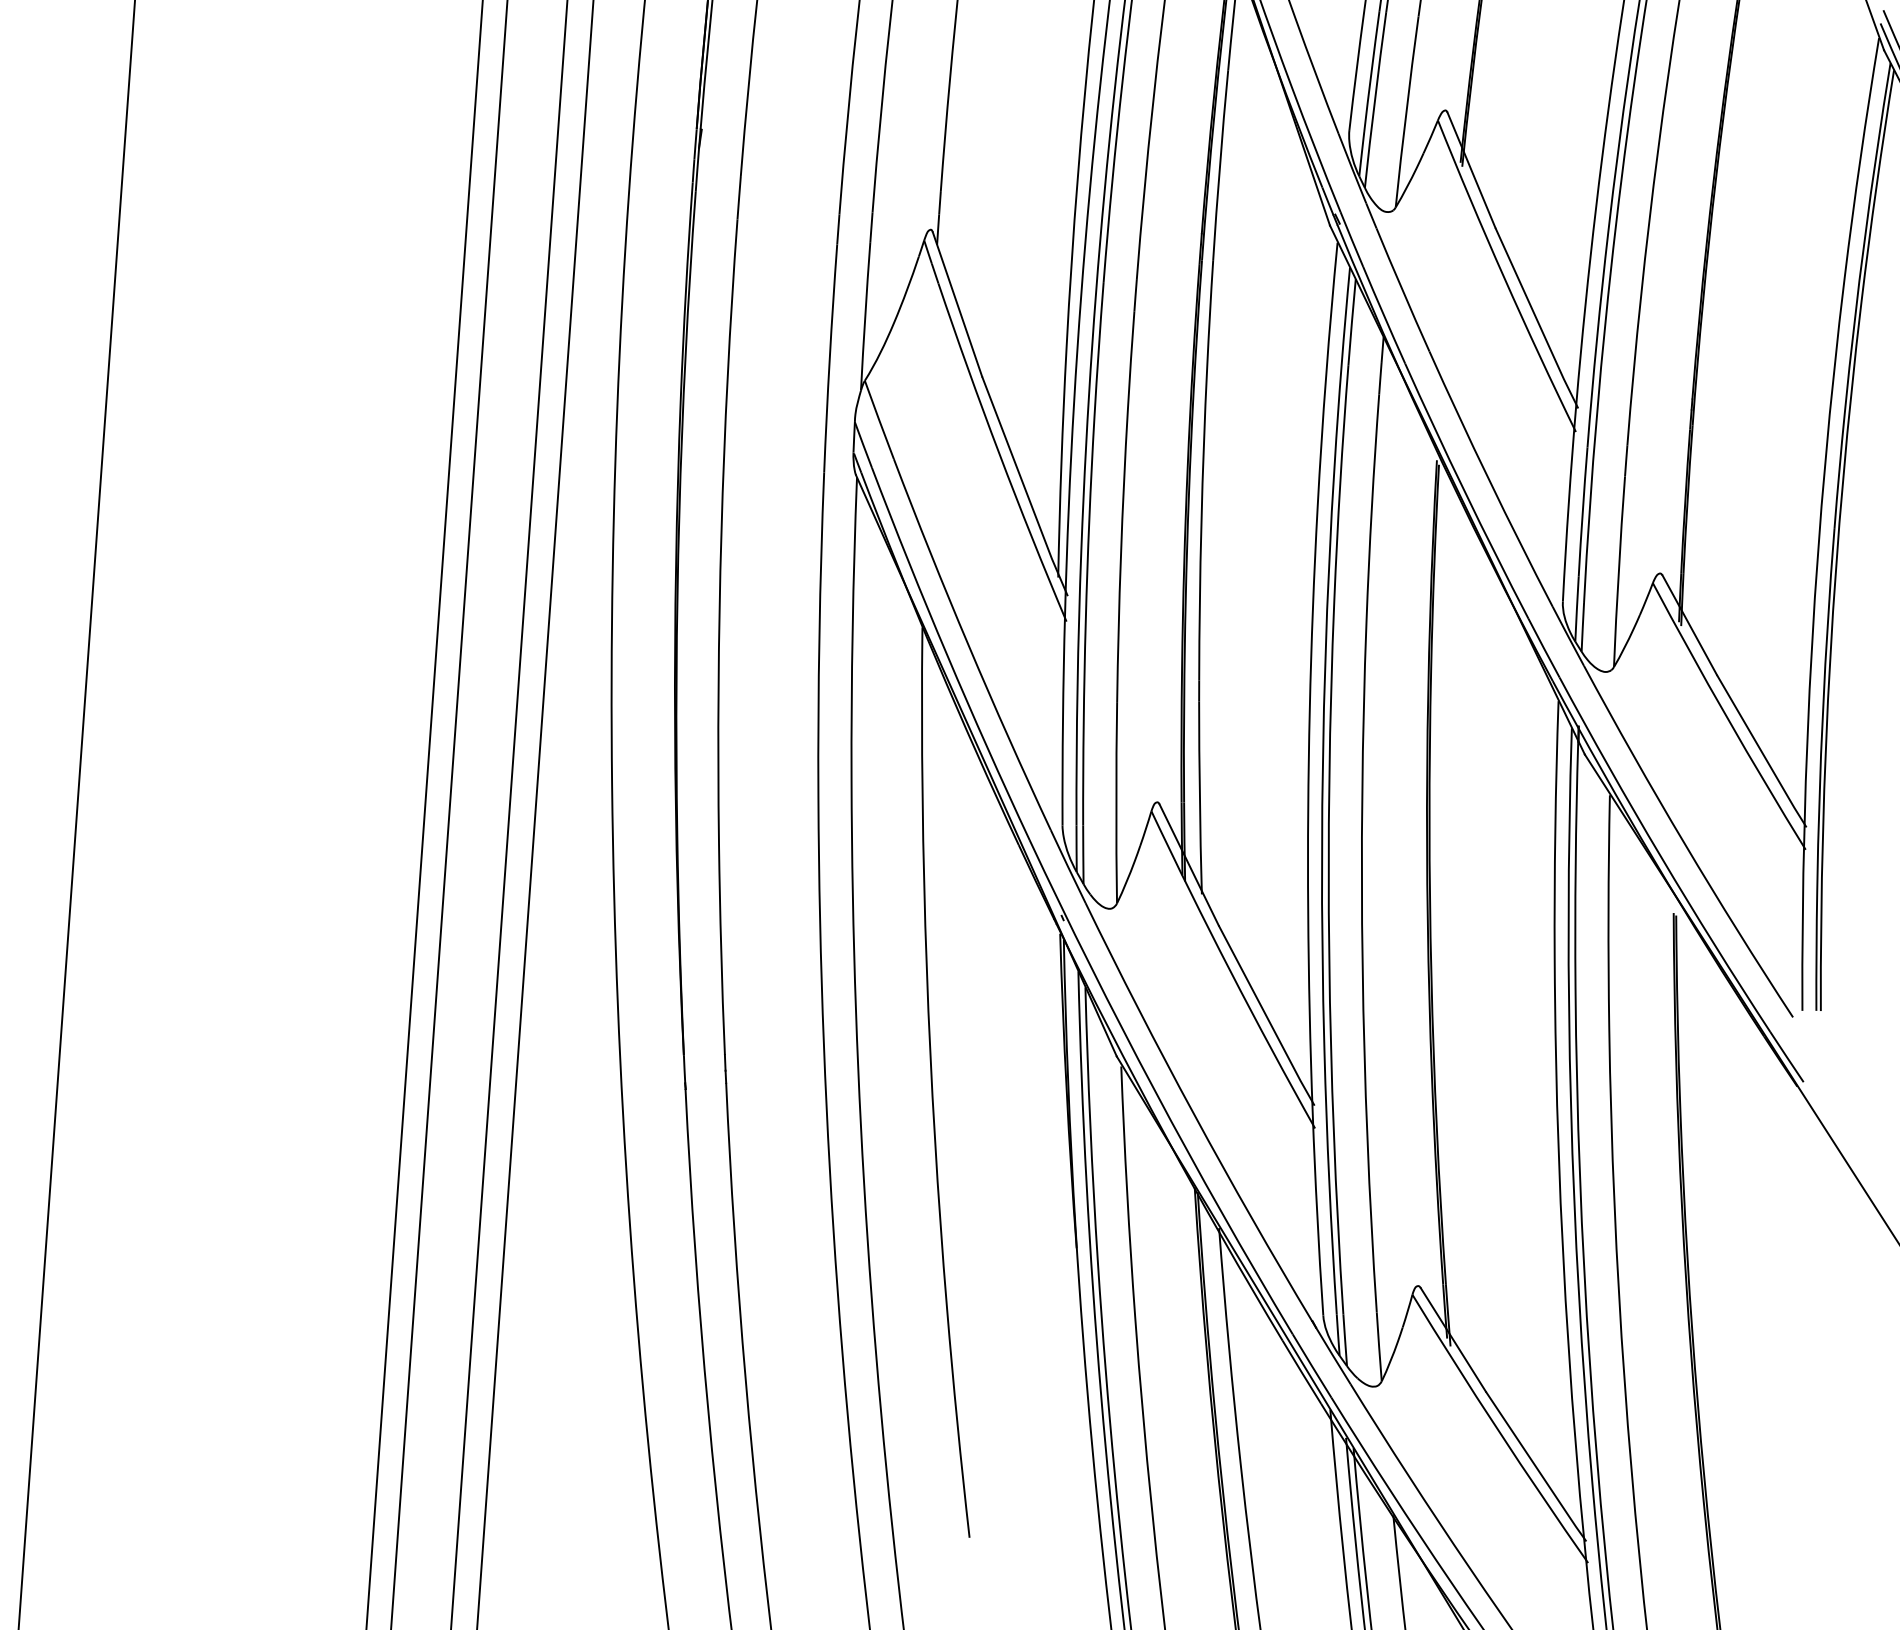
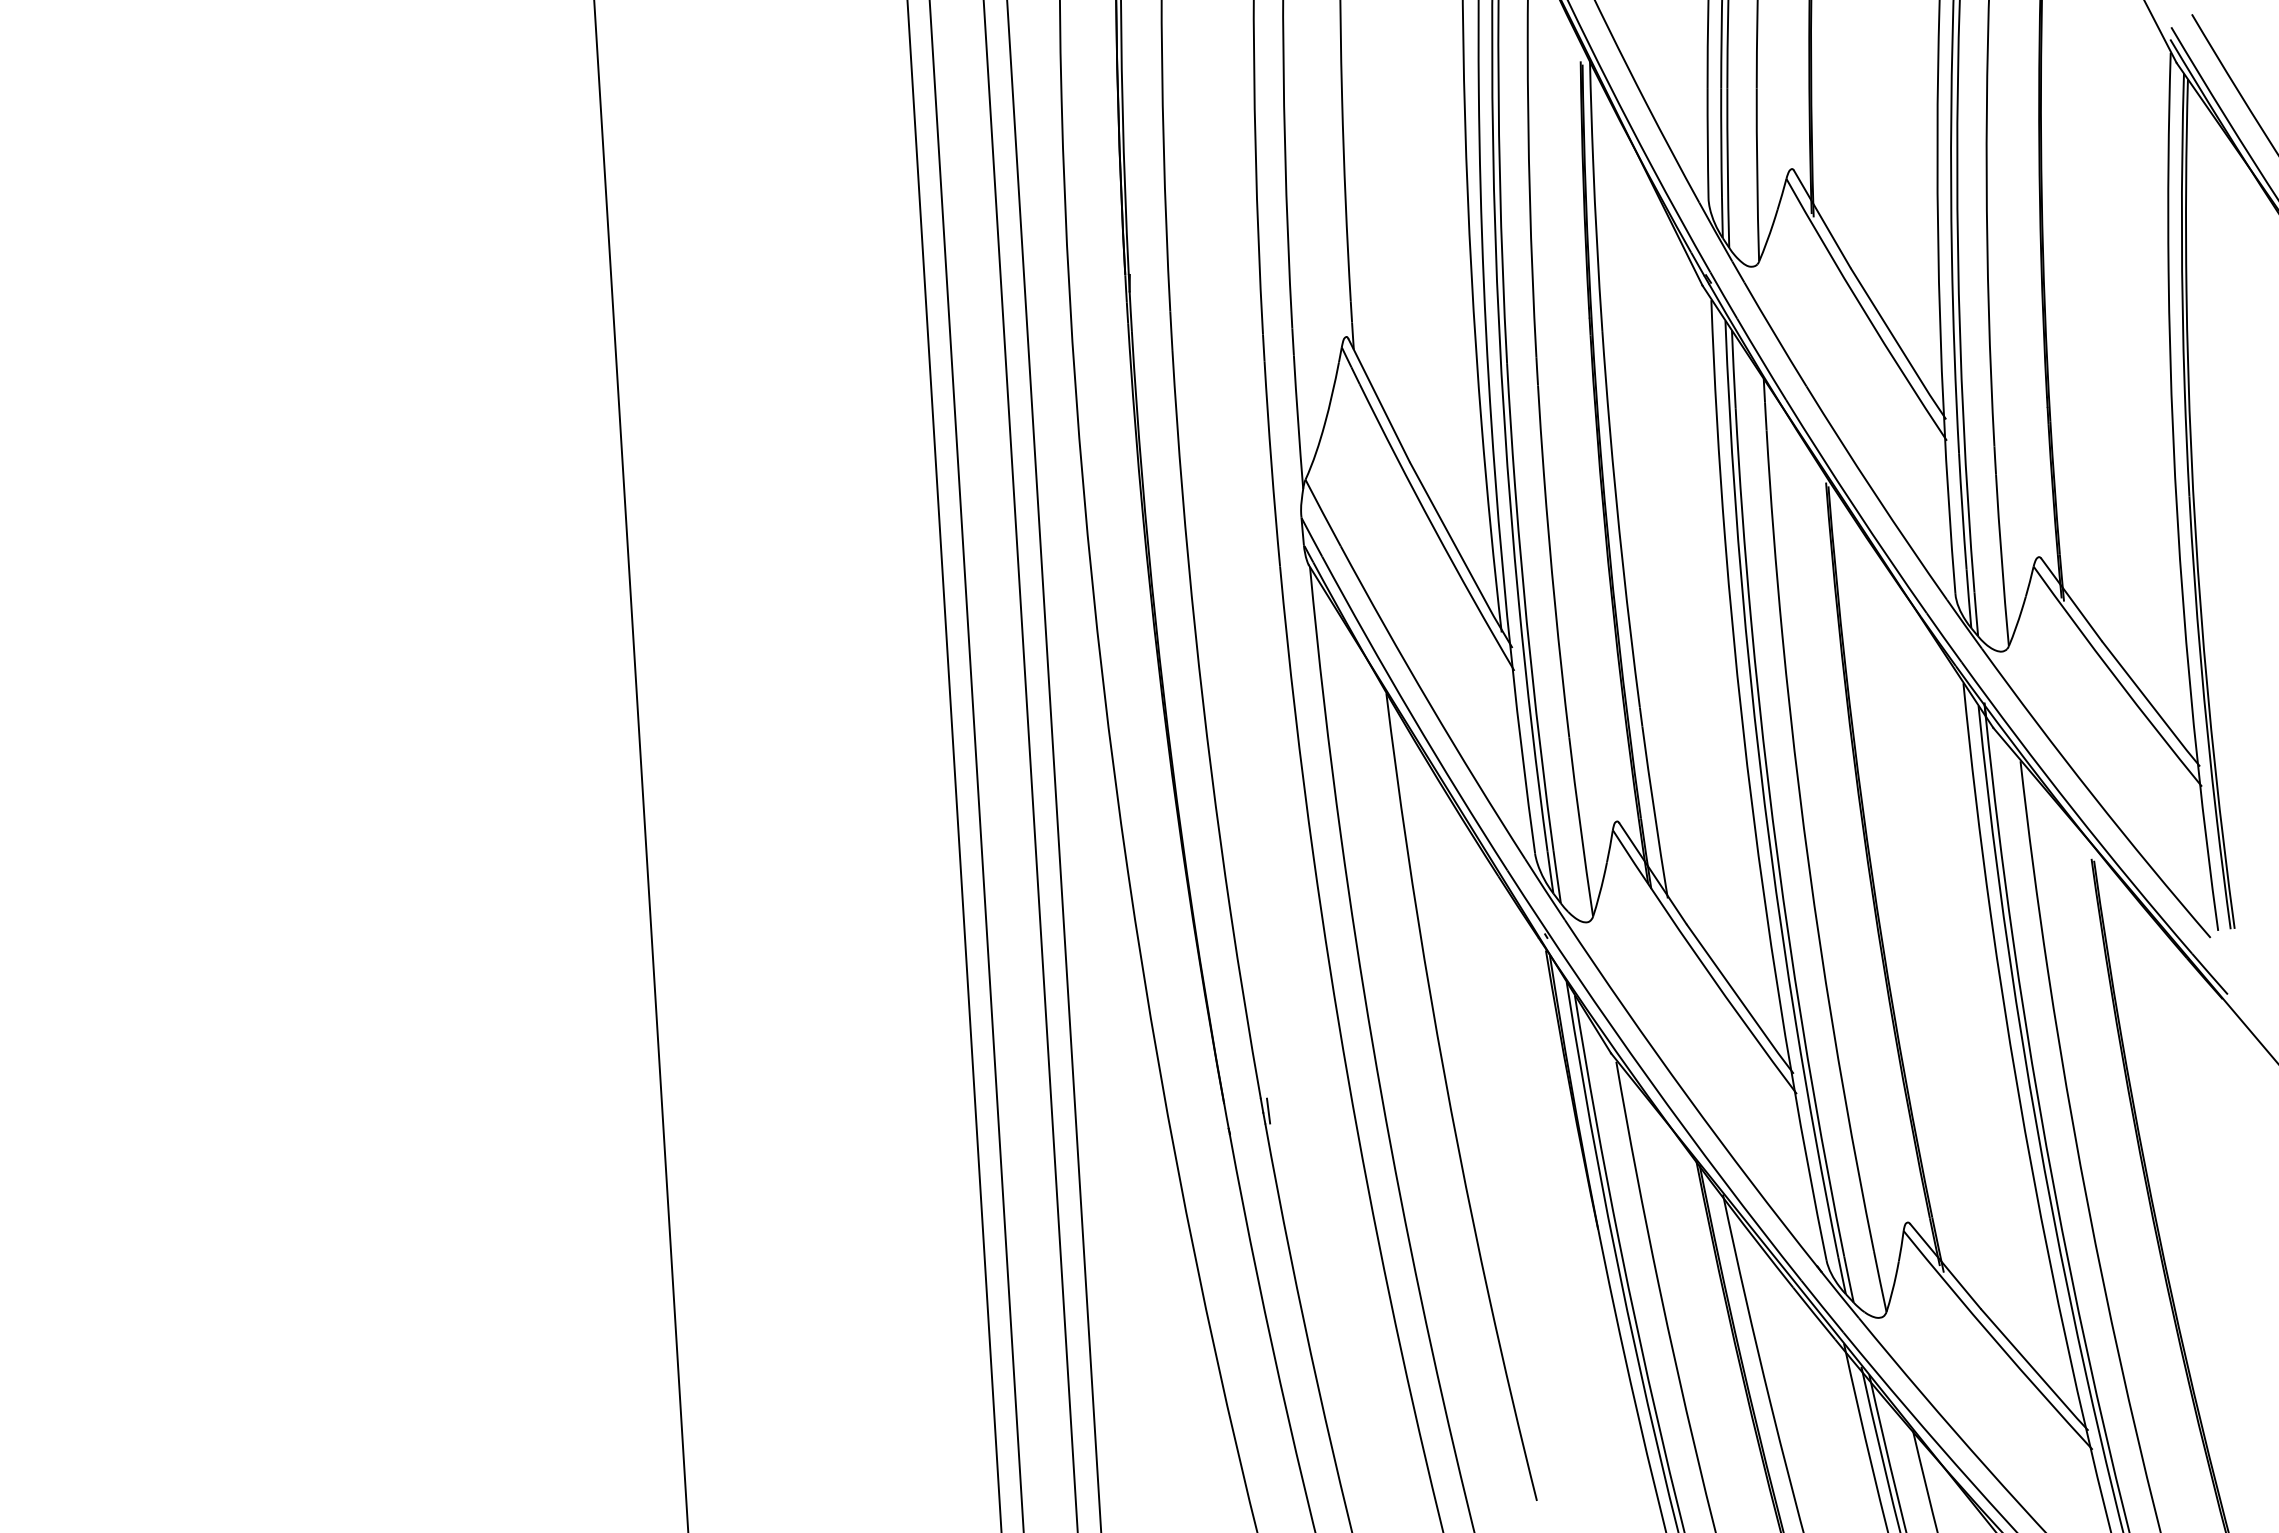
line: (731, 1069) -> (1268, 1110), added

